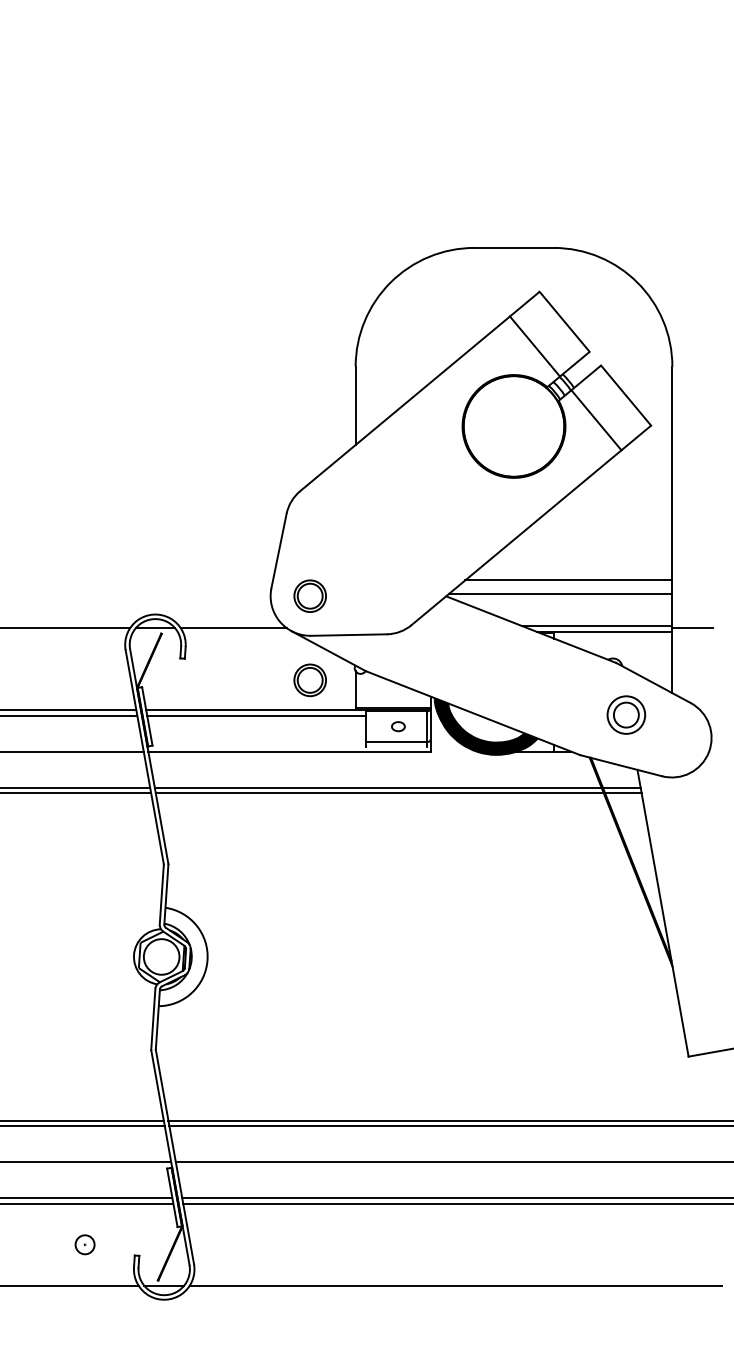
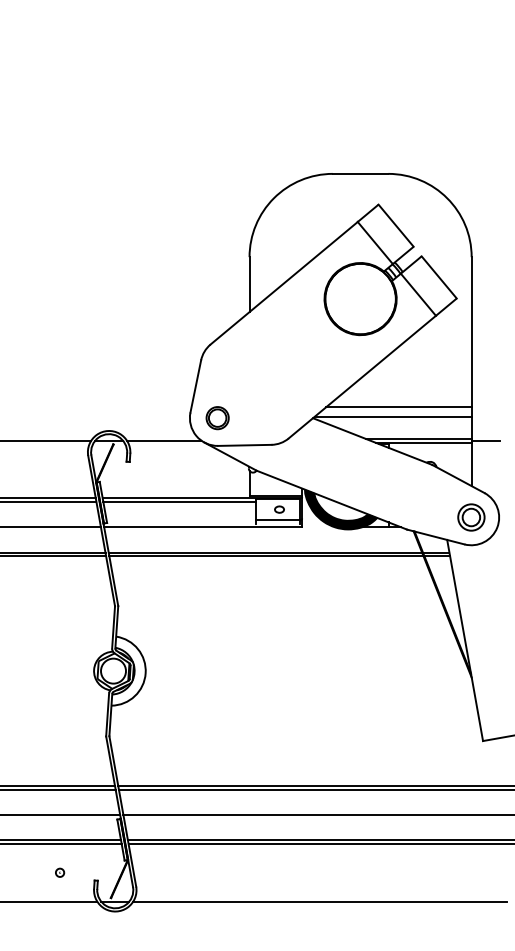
part: (309, 680) -> (217, 477), removed
part: (626, 715) -> (471, 517), moved
part: (86, 1244) -> (60, 872), size x0.62

